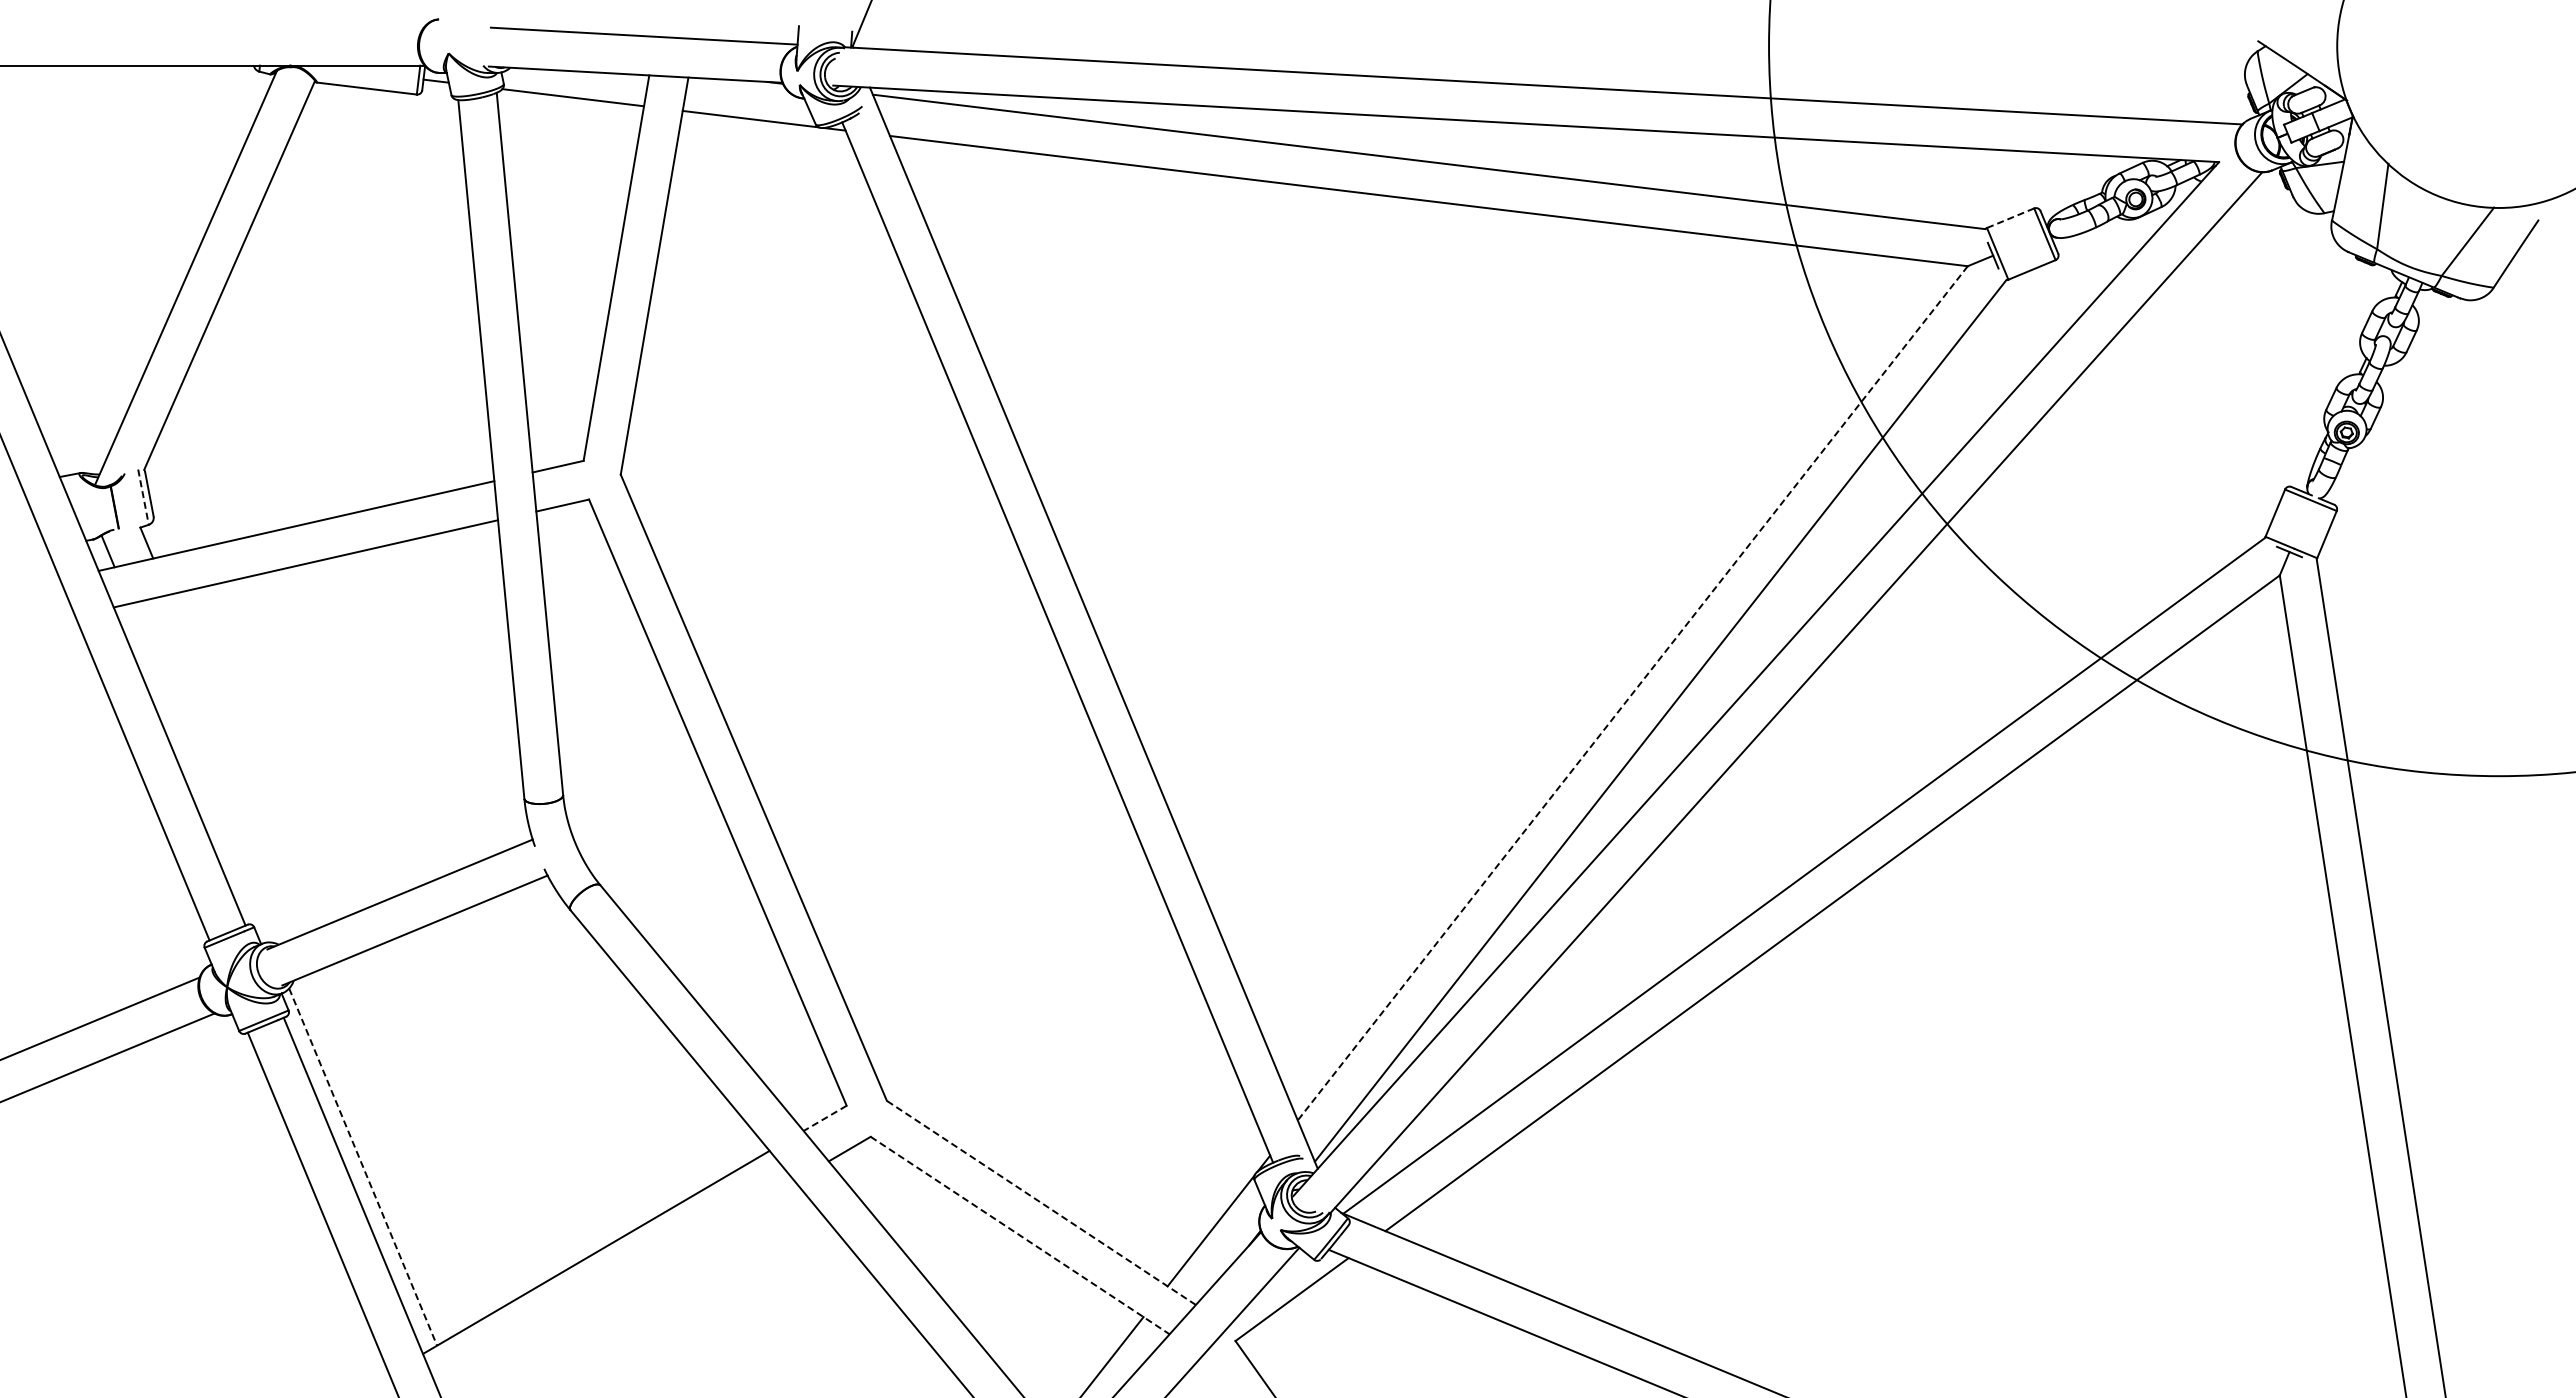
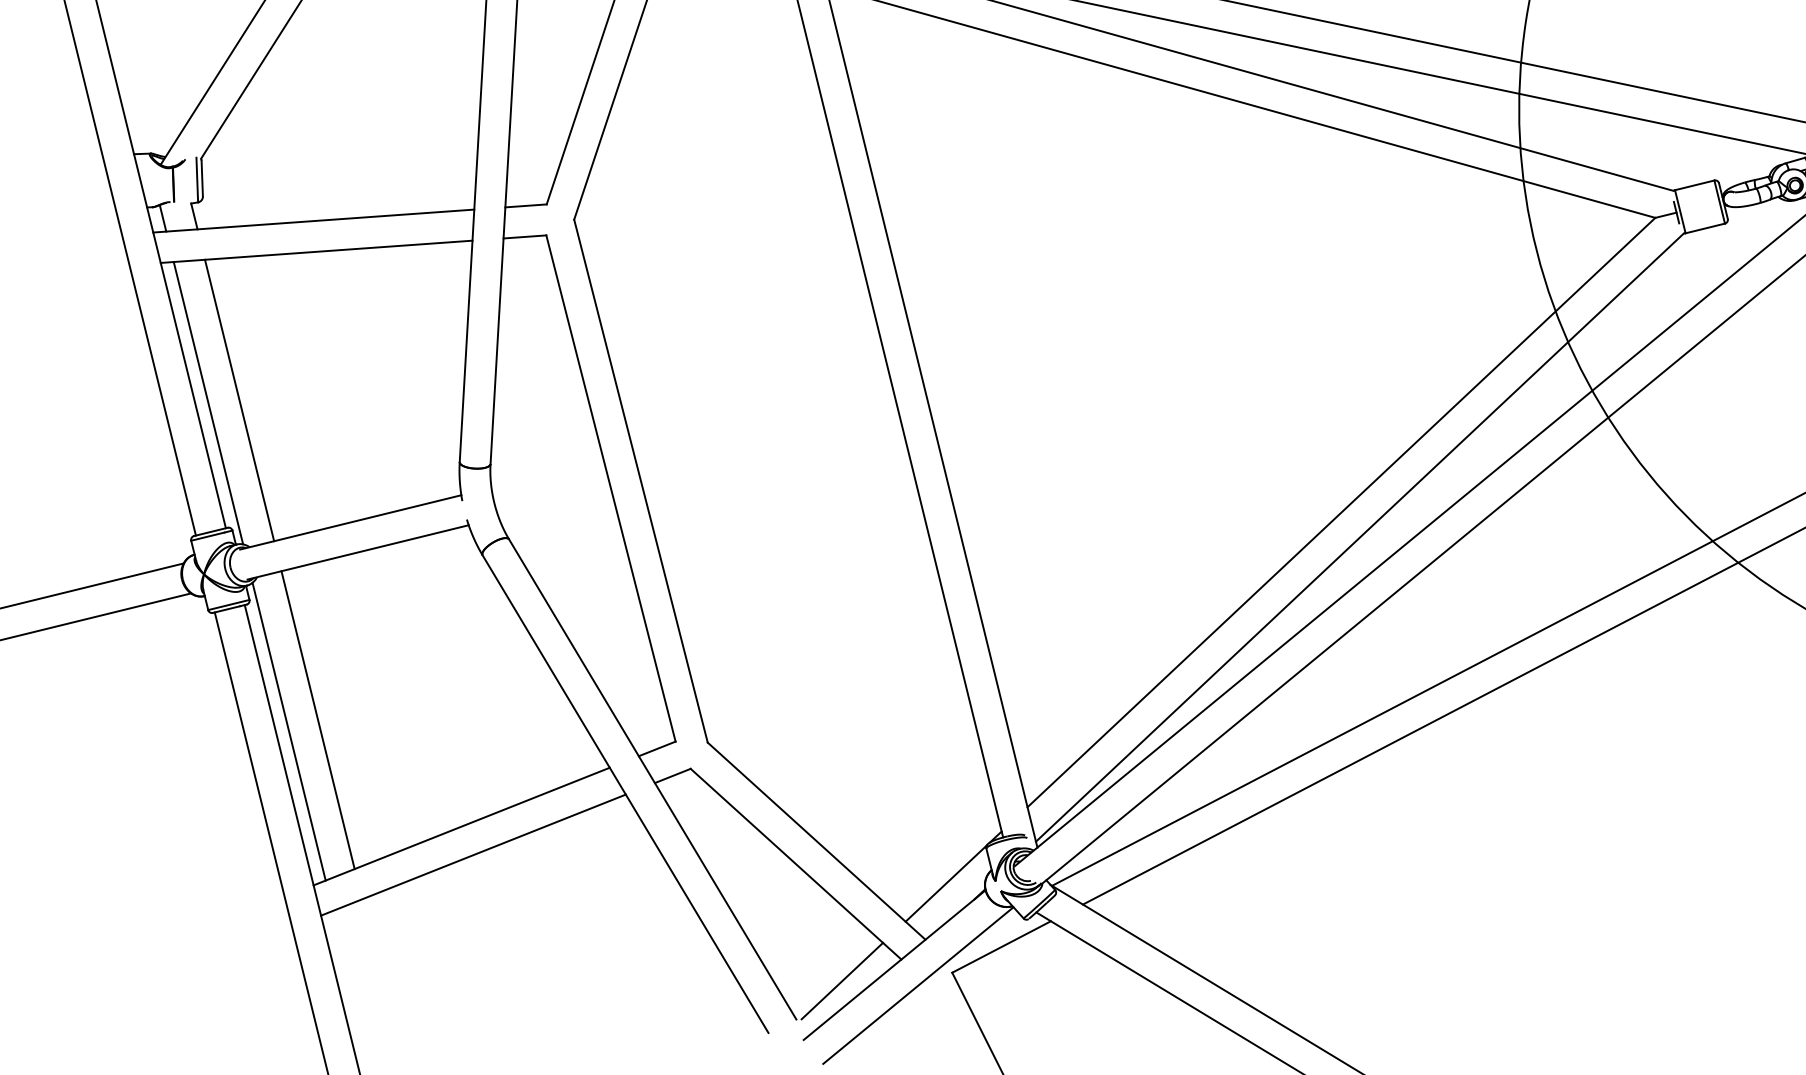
line: (2010, 218) -> (1694, 185), dashed -> solid
line: (143, 497) -> (197, 180), dashed -> solid
line: (1632, 693) -> (1341, 512), dashed -> solid
line: (238, 763) -> (239, 400), added
line: (199, 772) -> (208, 402), added
line: (825, 1118) -> (657, 749), dashed -> solid
line: (397, 1146) -> (318, 719), added
line: (363, 1167) -> (289, 732), dashed -> solid
line: (1040, 1202) -> (815, 840), dashed -> solid
line: (1020, 1235) -> (796, 864), dashed -> solid
line: (616, 1285) -> (473, 854), added

